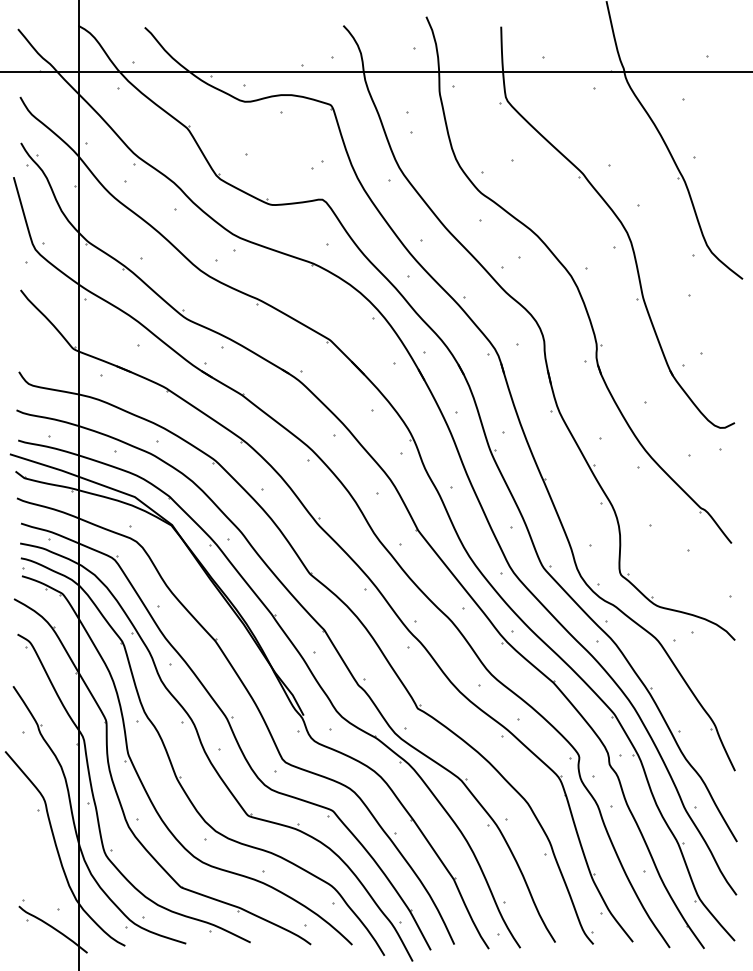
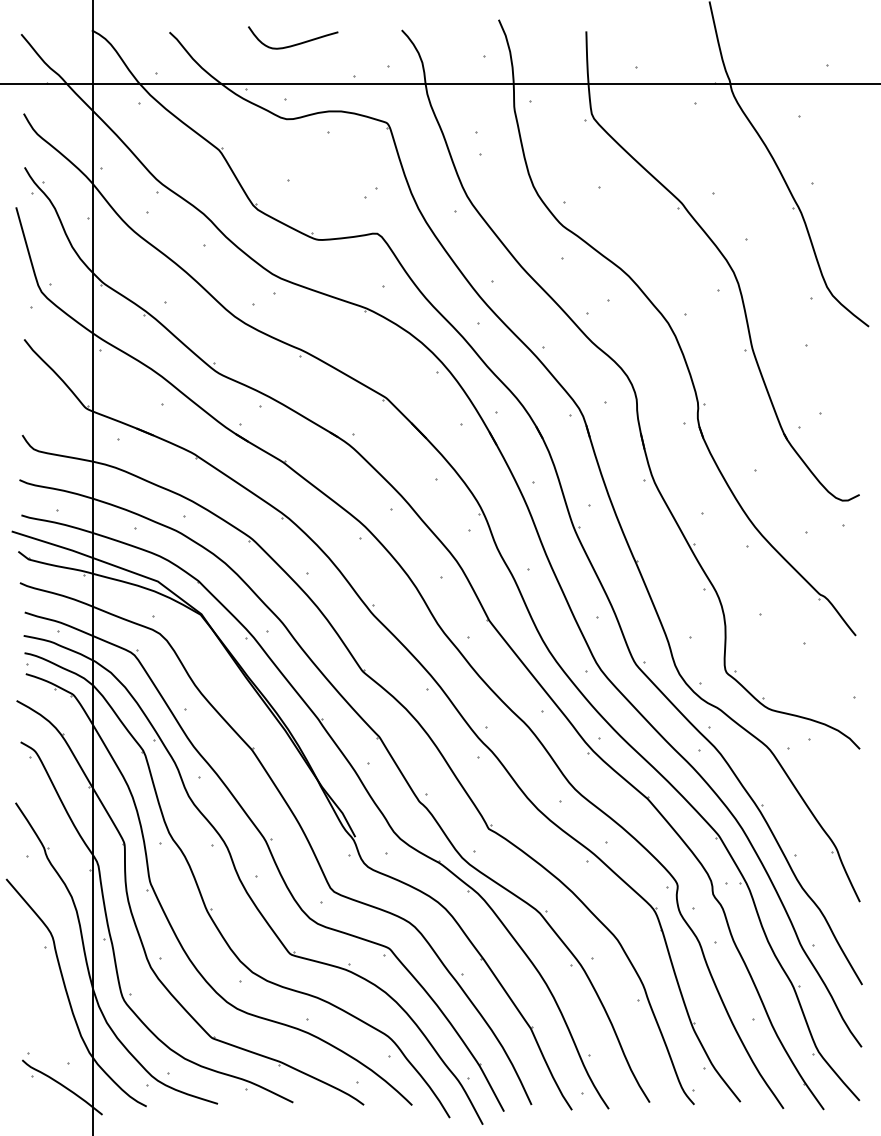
curve: (253, 37) -> (296, 43), added

